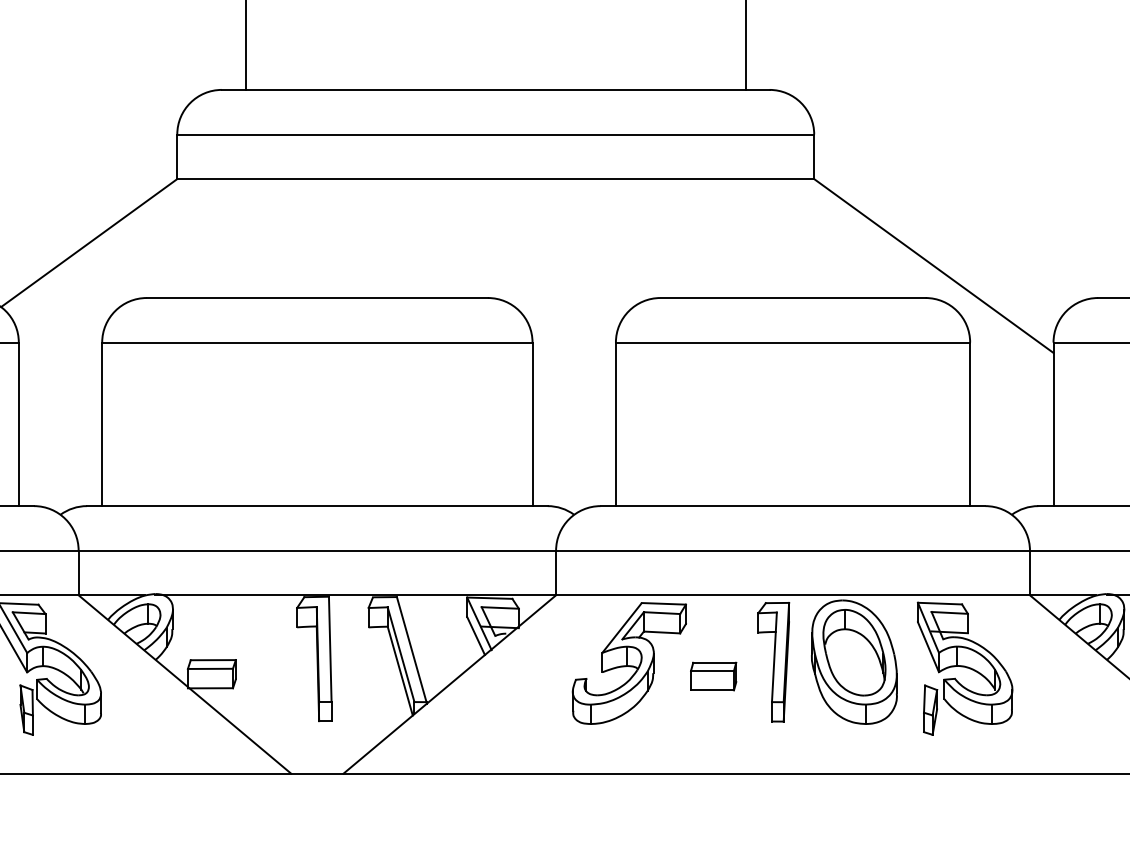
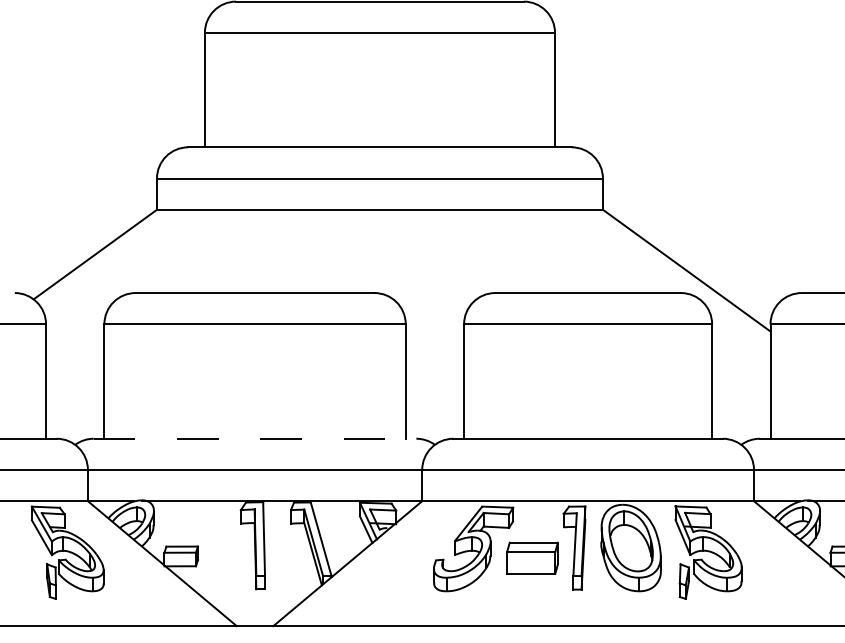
line: (317, 505) -> (255, 438), solid -> dashed
part: (713, 675) -> (532, 557), size x1.6

